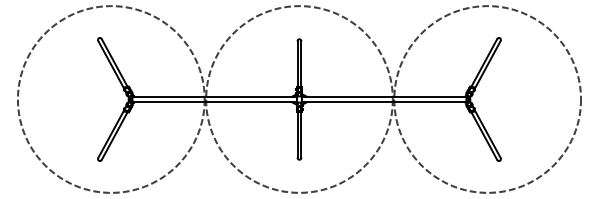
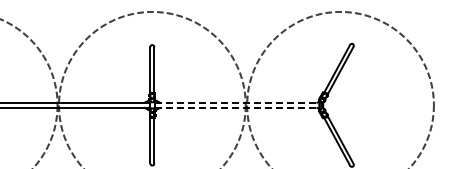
line: (384, 96) -> (237, 102), solid -> dashed
line: (384, 102) -> (237, 108), solid -> dashed

